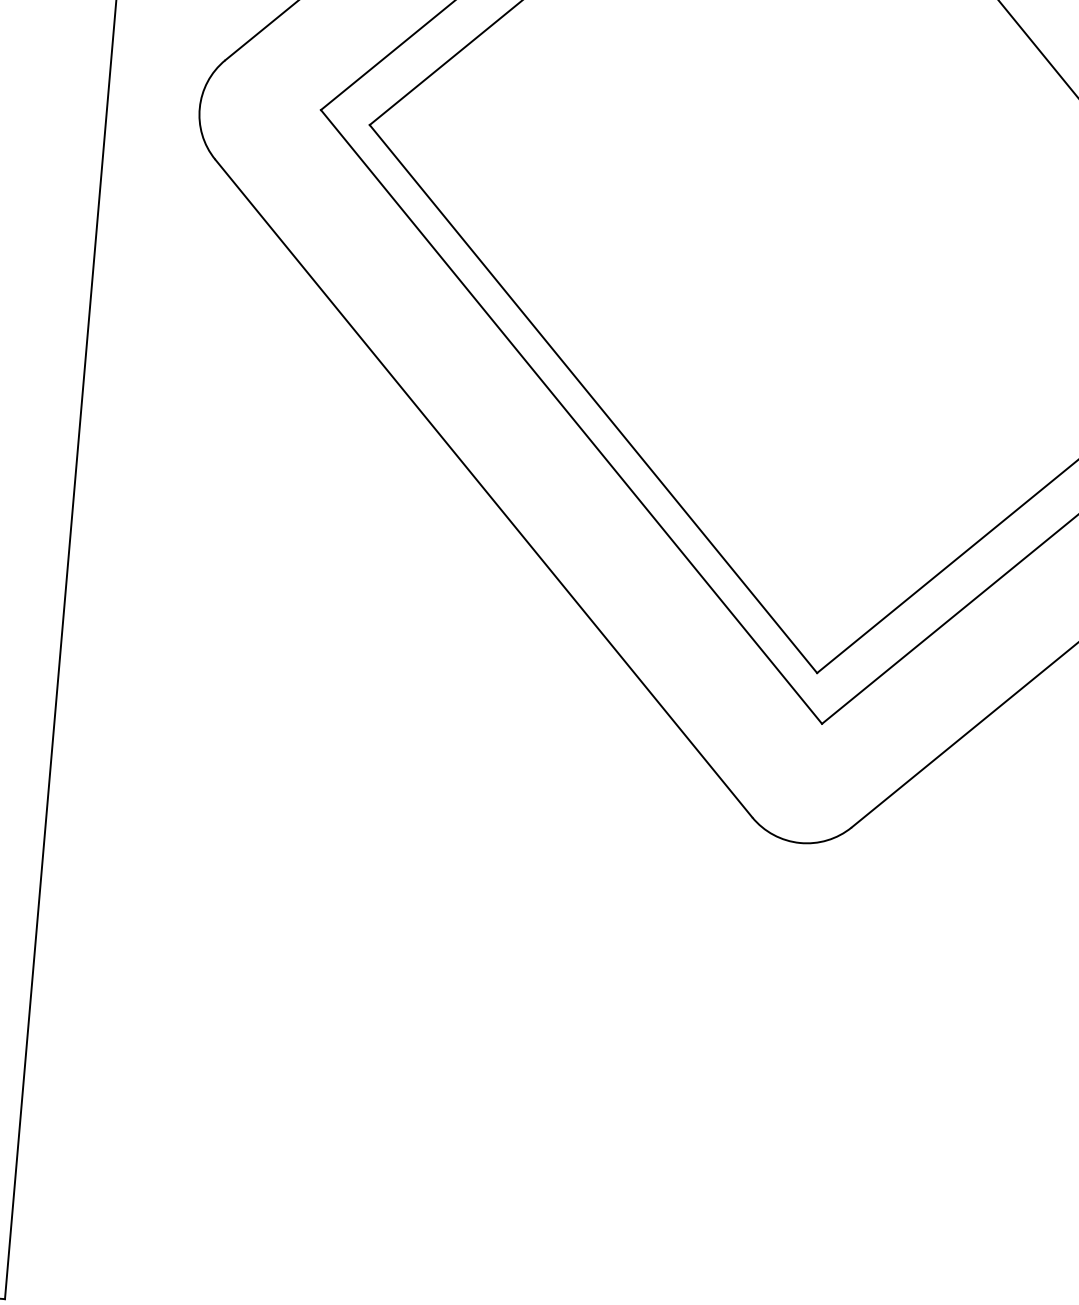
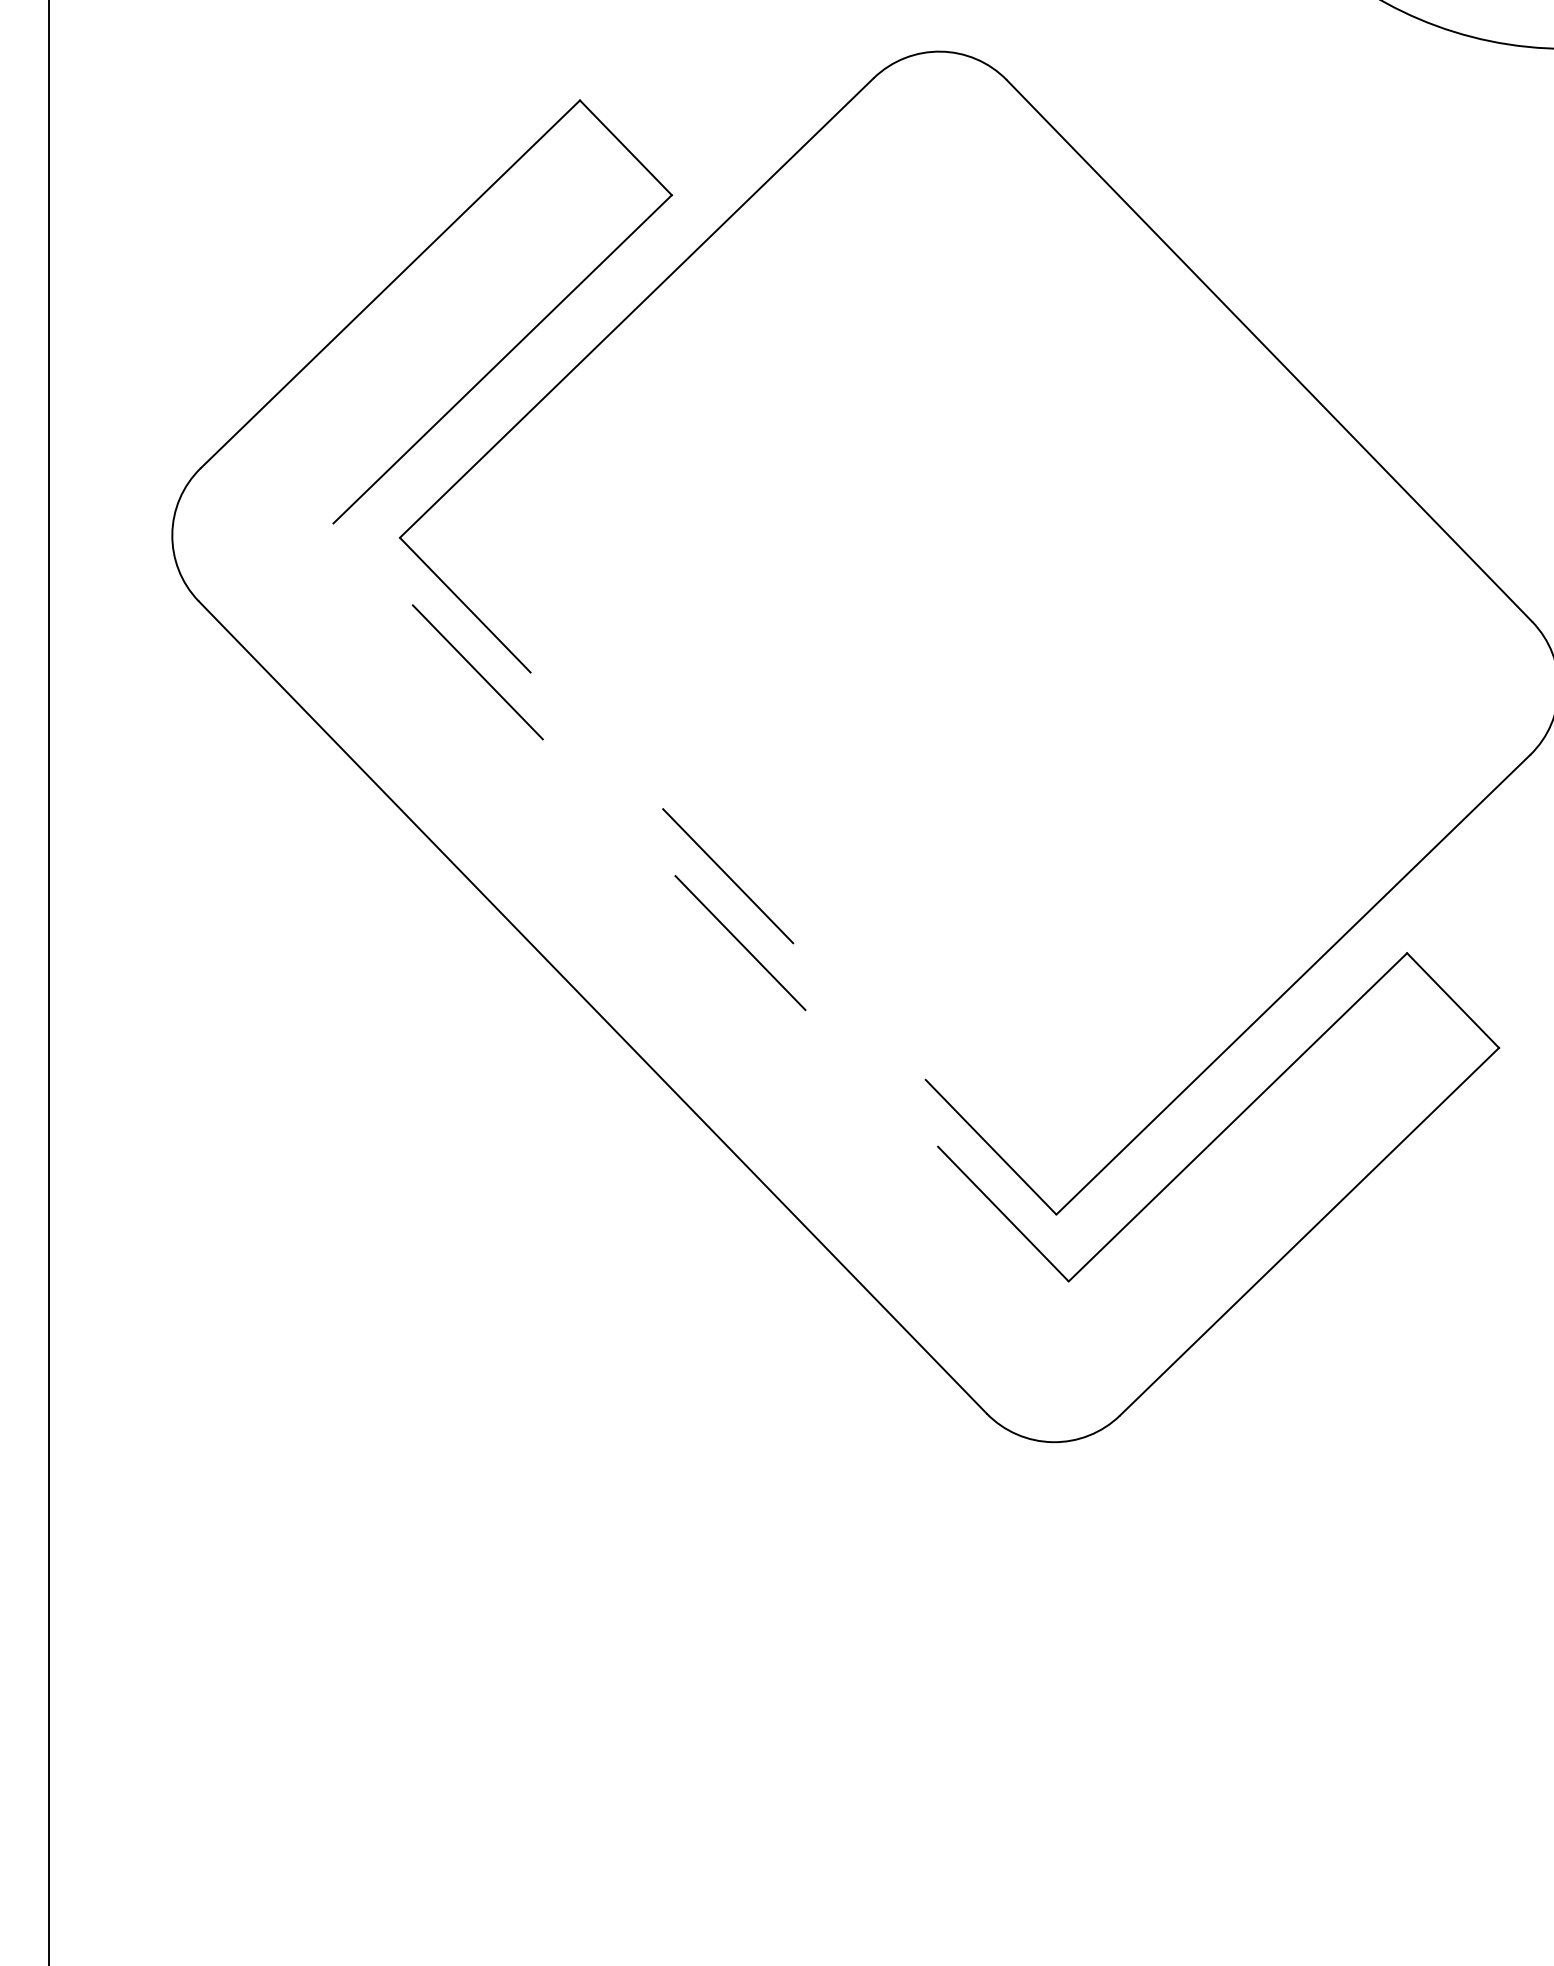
line: (592, 398) -> (727, 875), solid -> dashed
line: (571, 416) -> (700, 902), solid -> dashed

